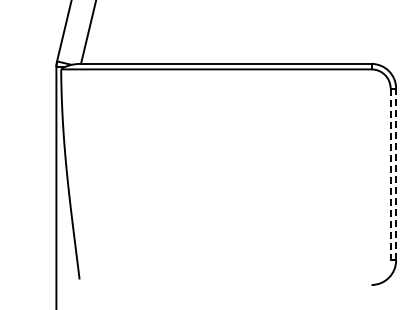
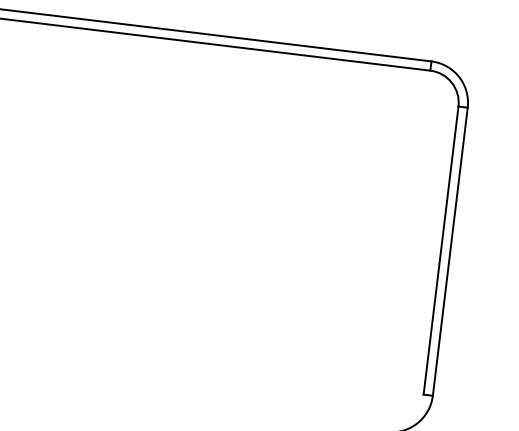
line: (390, 174) -> (440, 250), dashed -> solid
line: (396, 174) -> (450, 251), dashed -> solid

